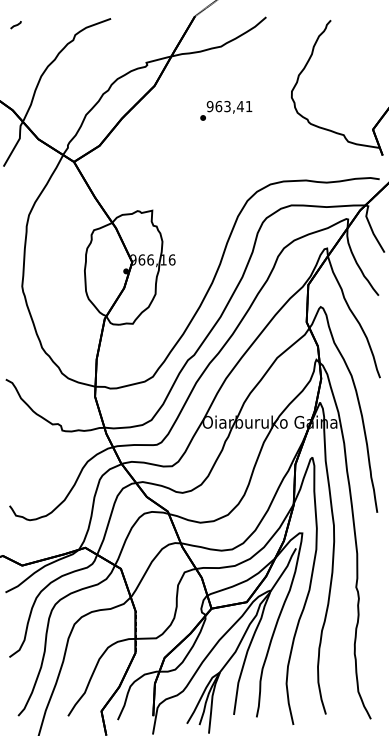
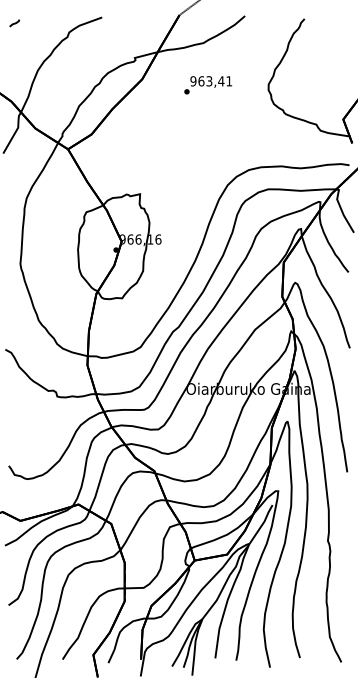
text: (225, 111) -> (207, 85), moved

